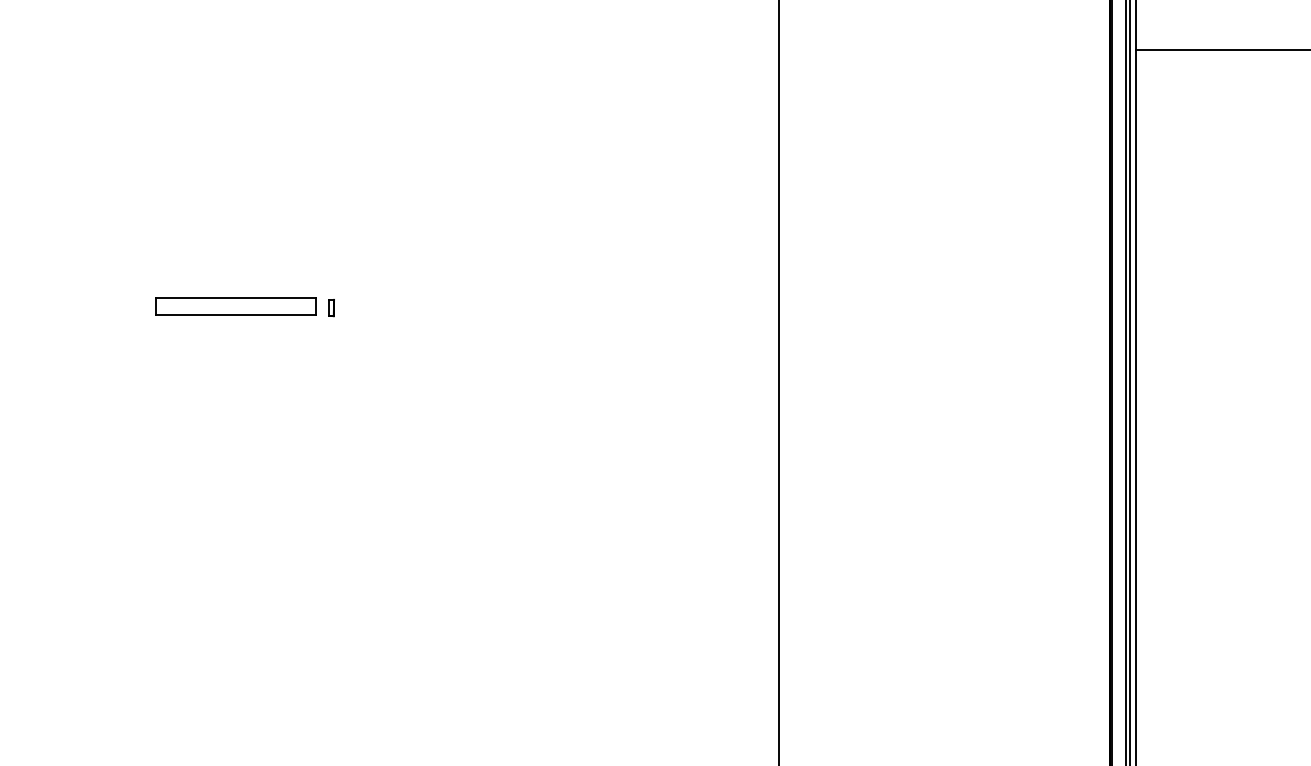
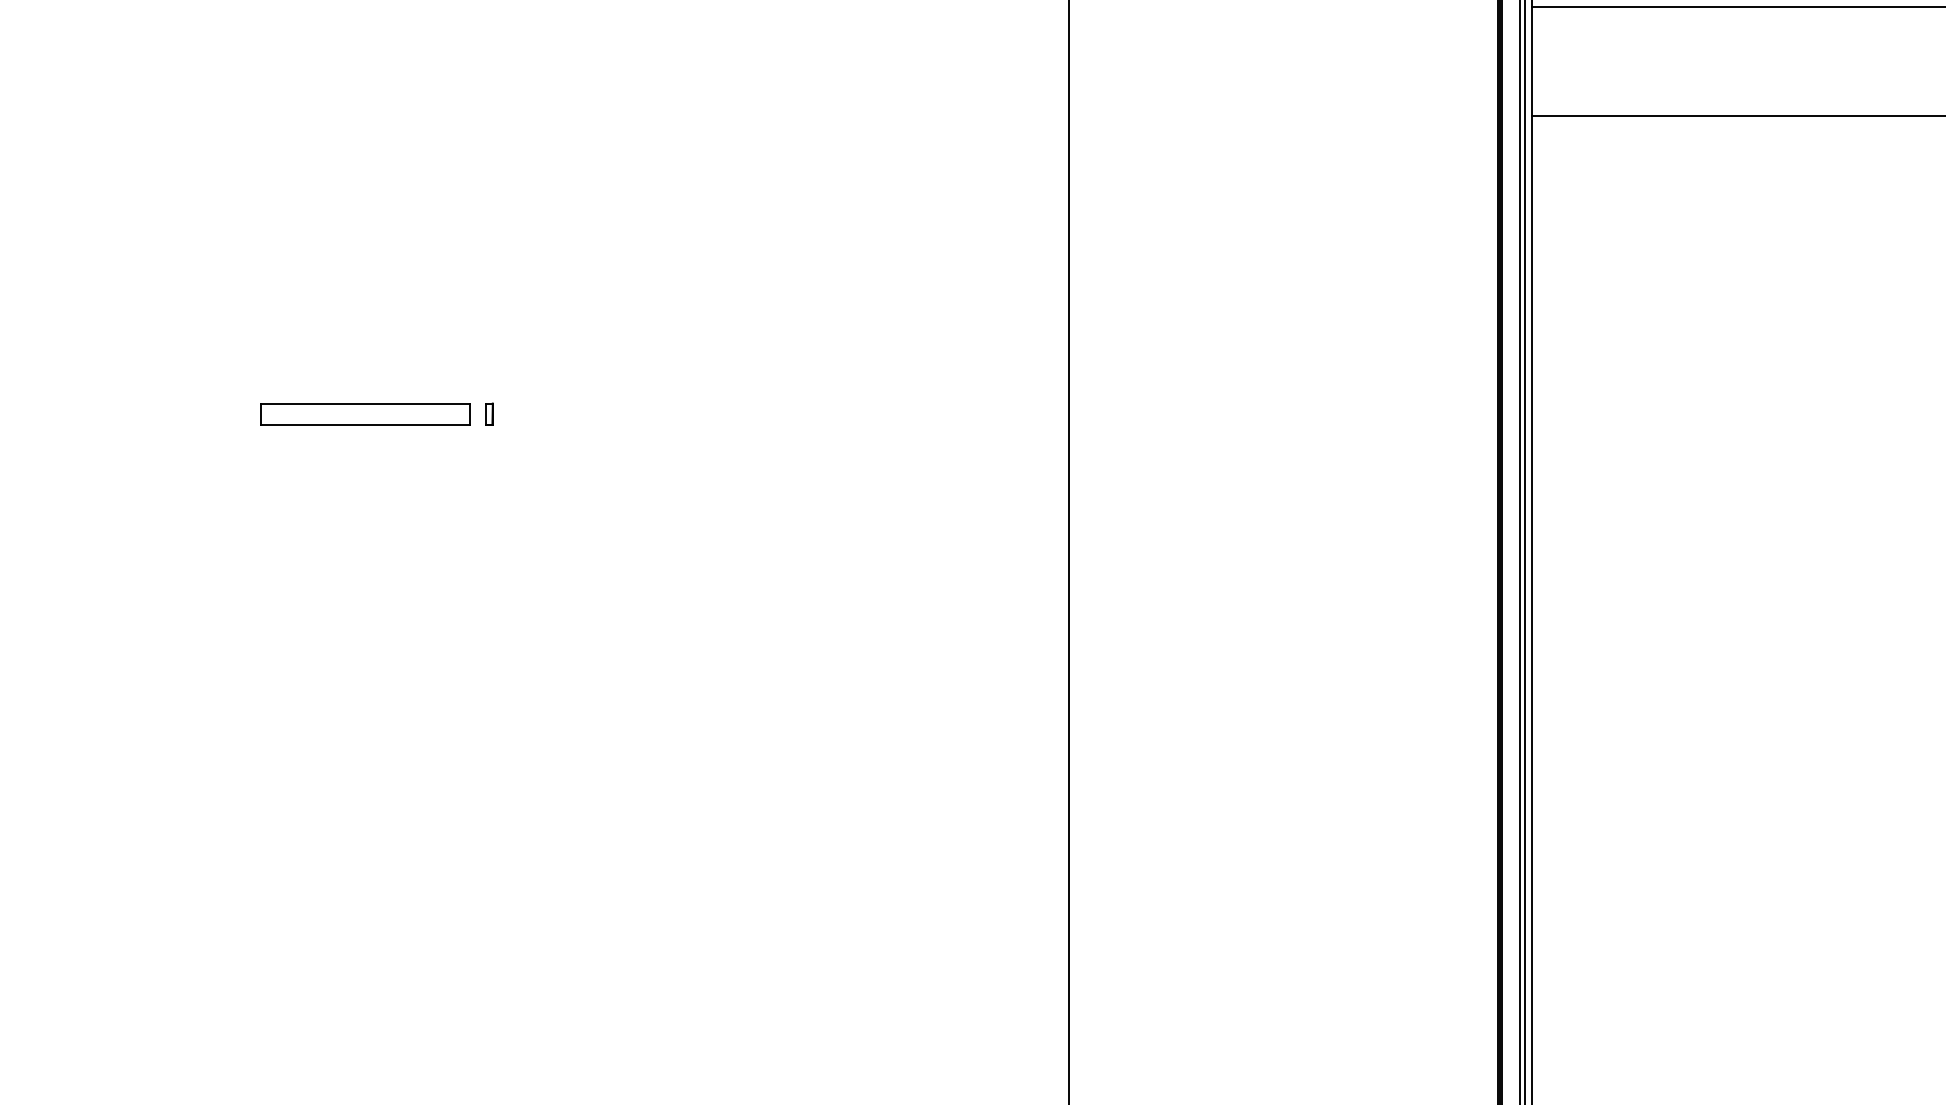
part: (235, 306) -> (365, 414), moved
part: (331, 307) -> (489, 413), moved

